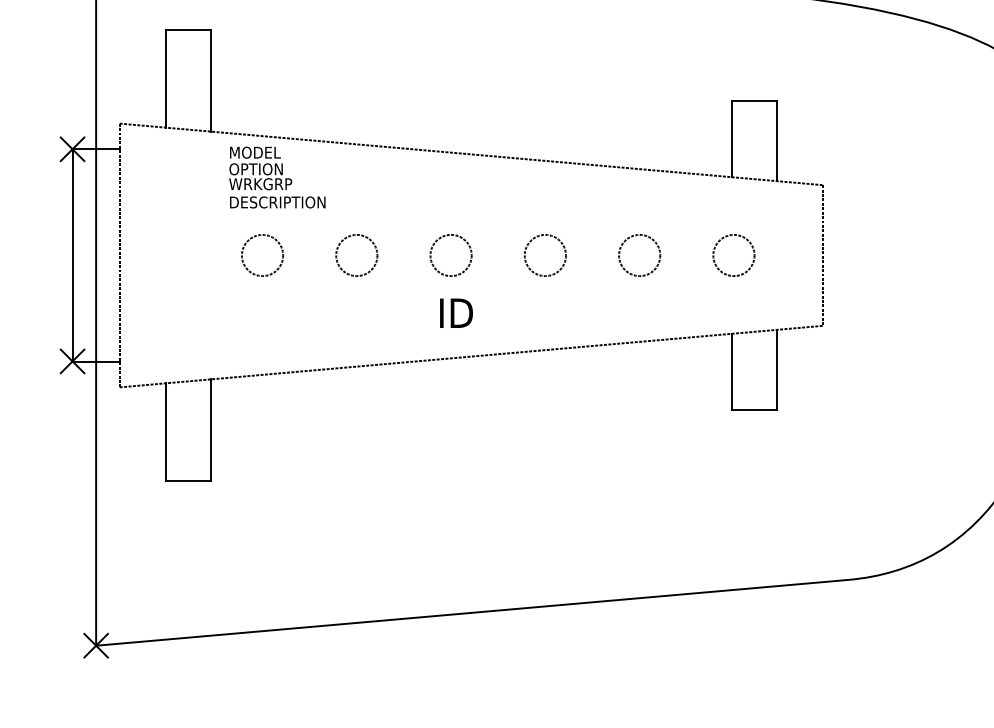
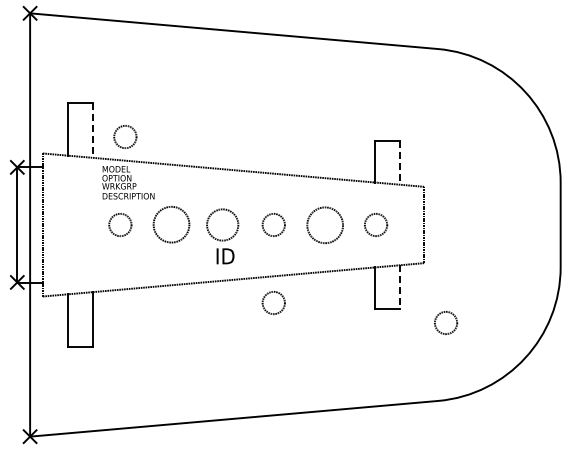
line: (211, 81) -> (92, 130), solid -> dashed
circle: (271, 92) -> (125, 136), added
line: (777, 140) -> (399, 162), solid -> dashed
circle: (450, 254) -> (222, 224), size x1.4
circle: (638, 254) -> (324, 224), size x1.6
circle: (356, 256) -> (171, 225), size x1.6
line: (777, 370) -> (399, 287), solid -> dashed
circle: (544, 398) -> (273, 302), added
circle: (863, 435) -> (446, 322), added

